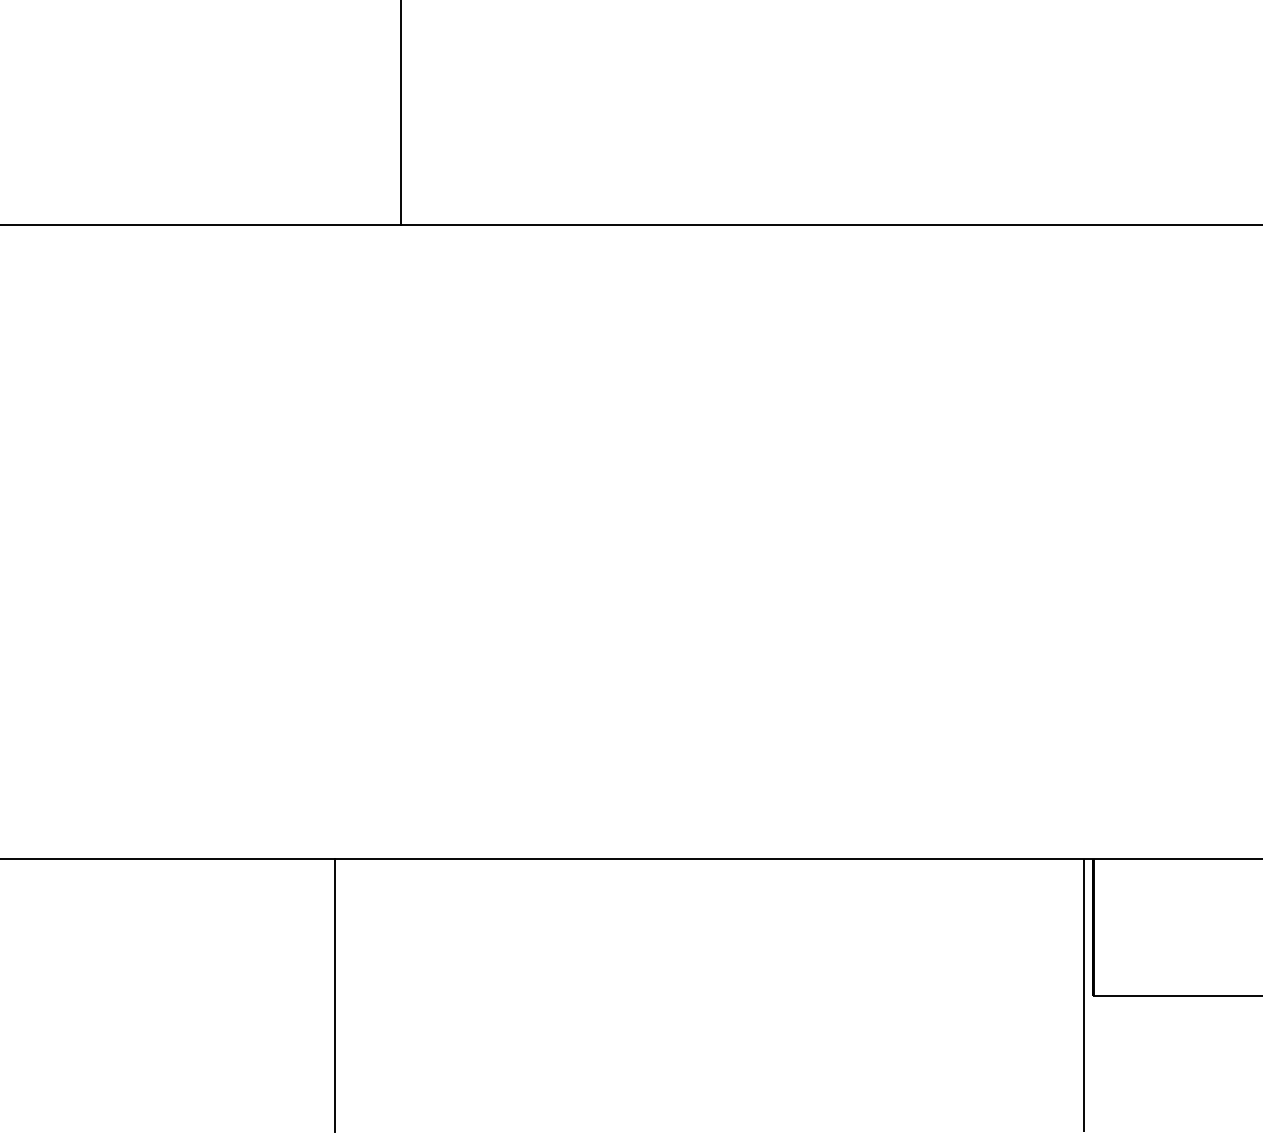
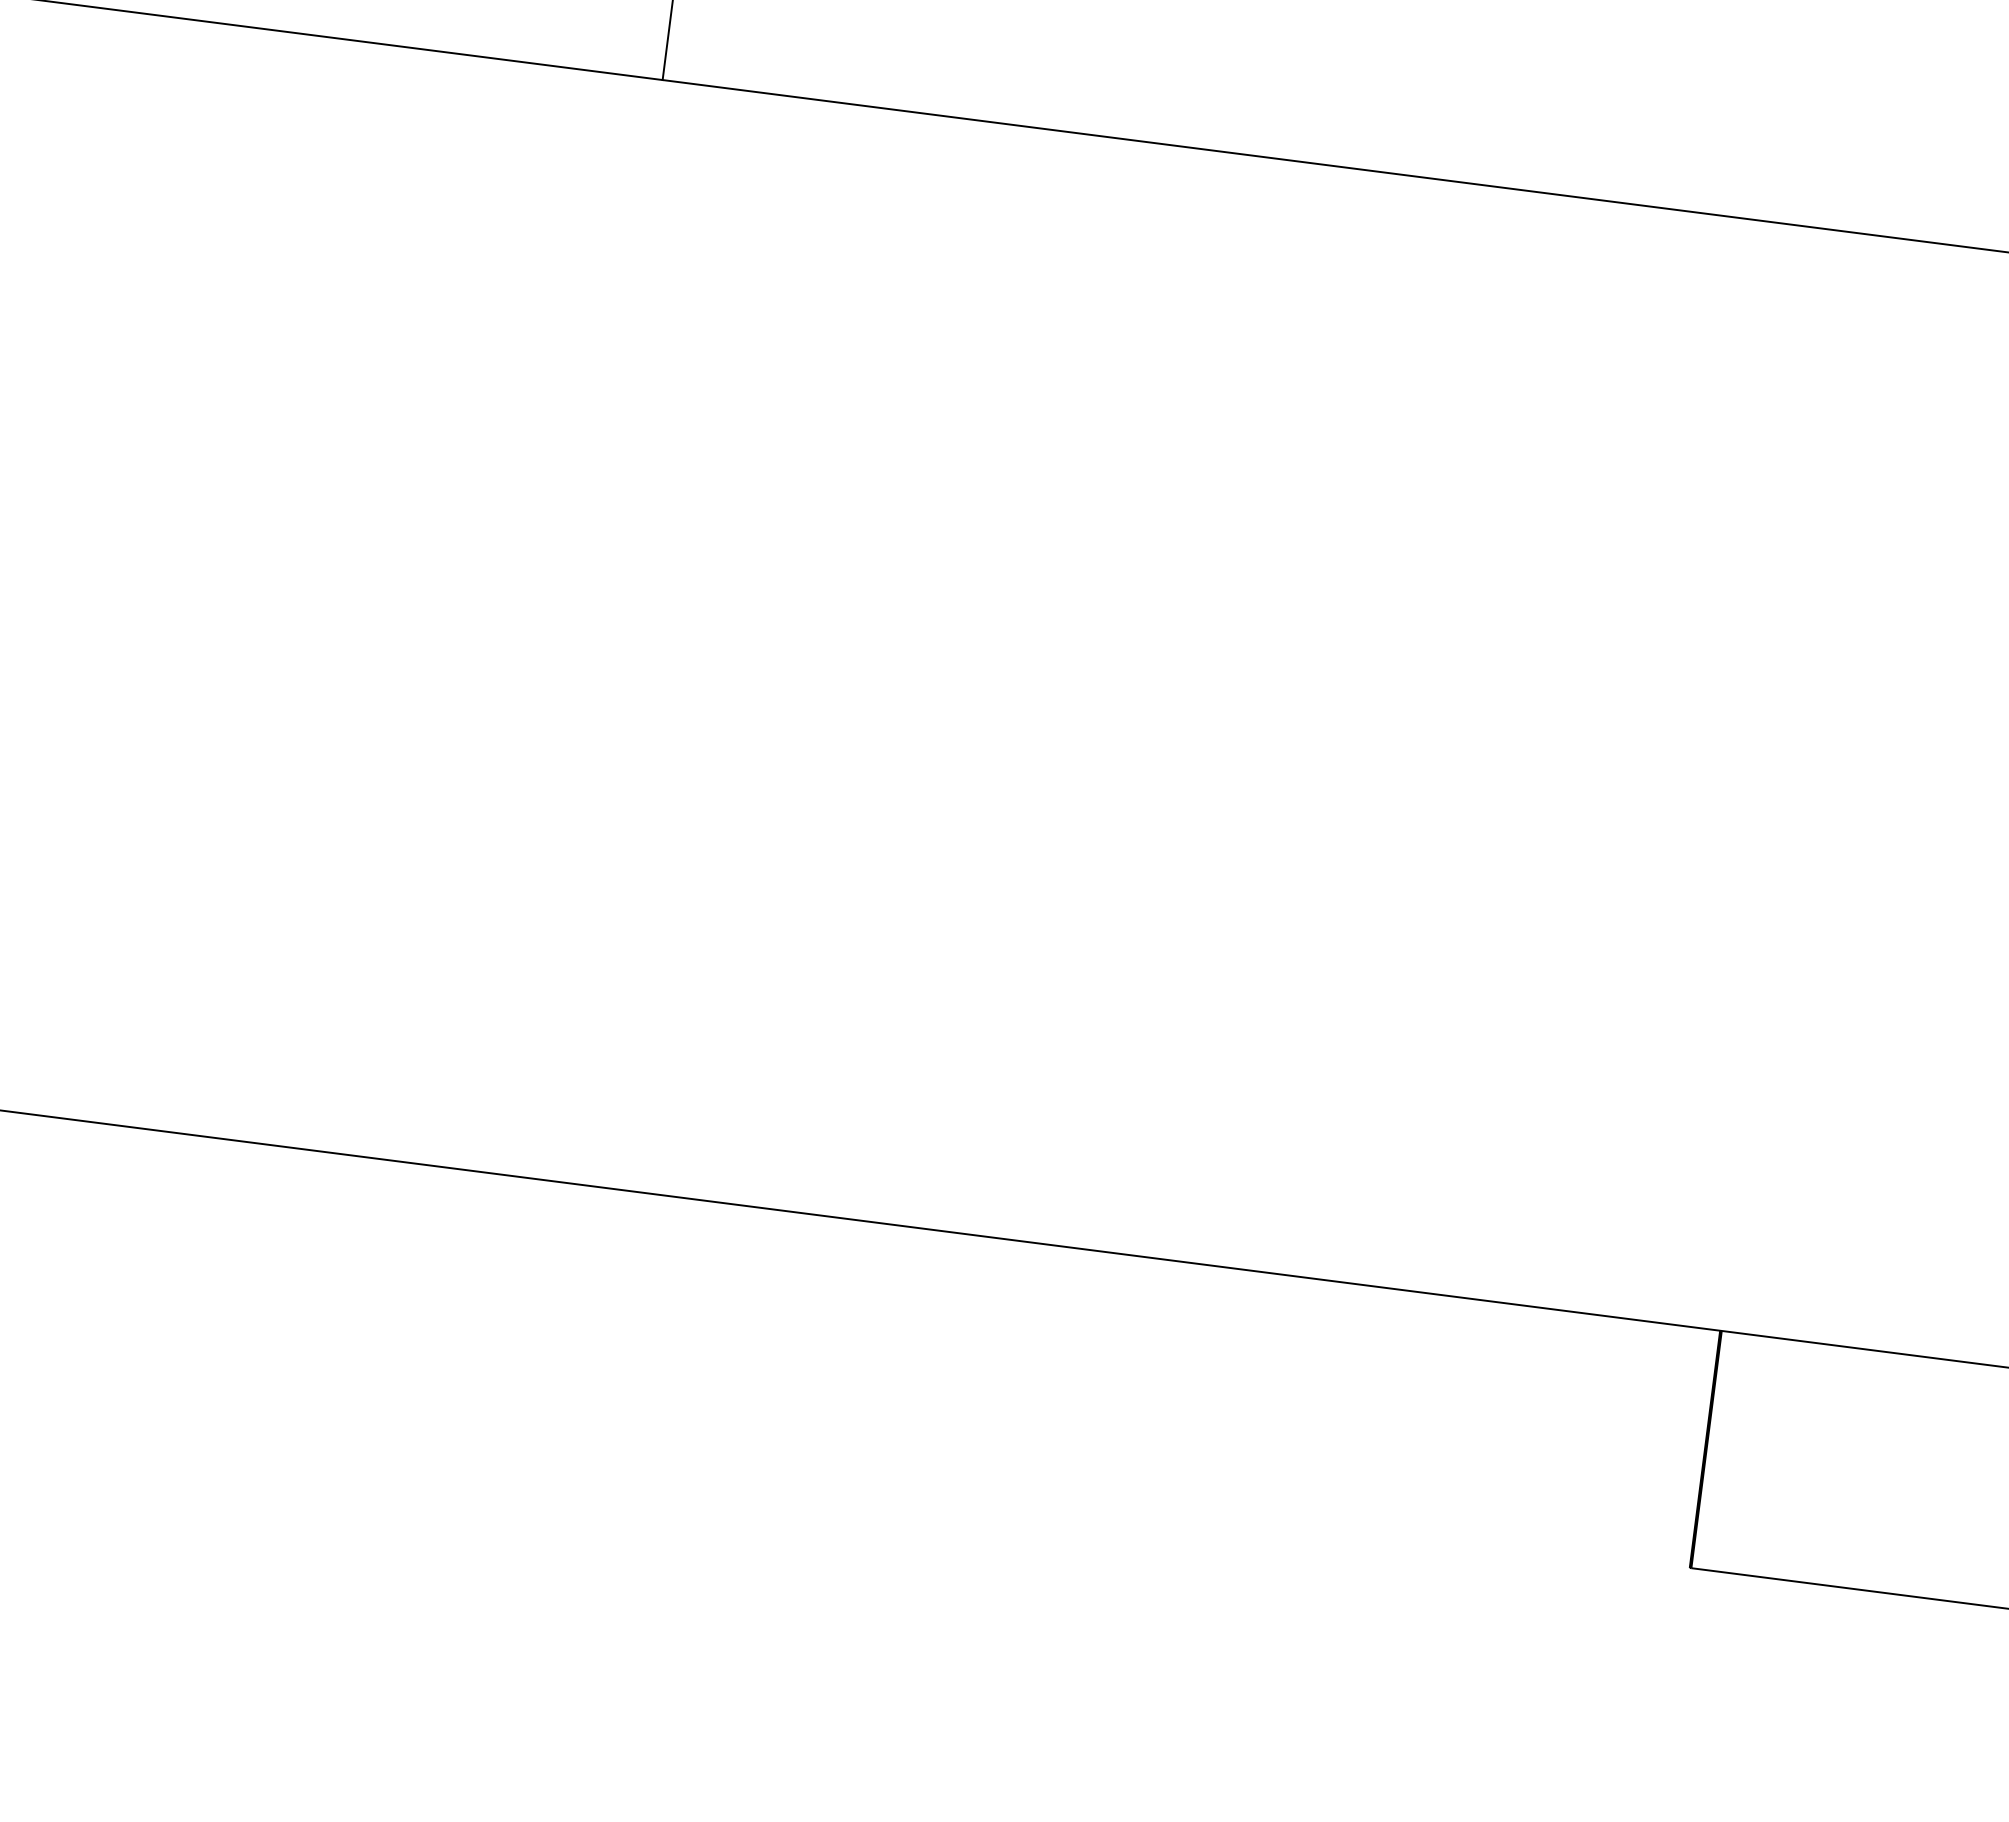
line: (334, 995) -> (376, 1399), removed
line: (1083, 995) -> (1673, 1565), removed

